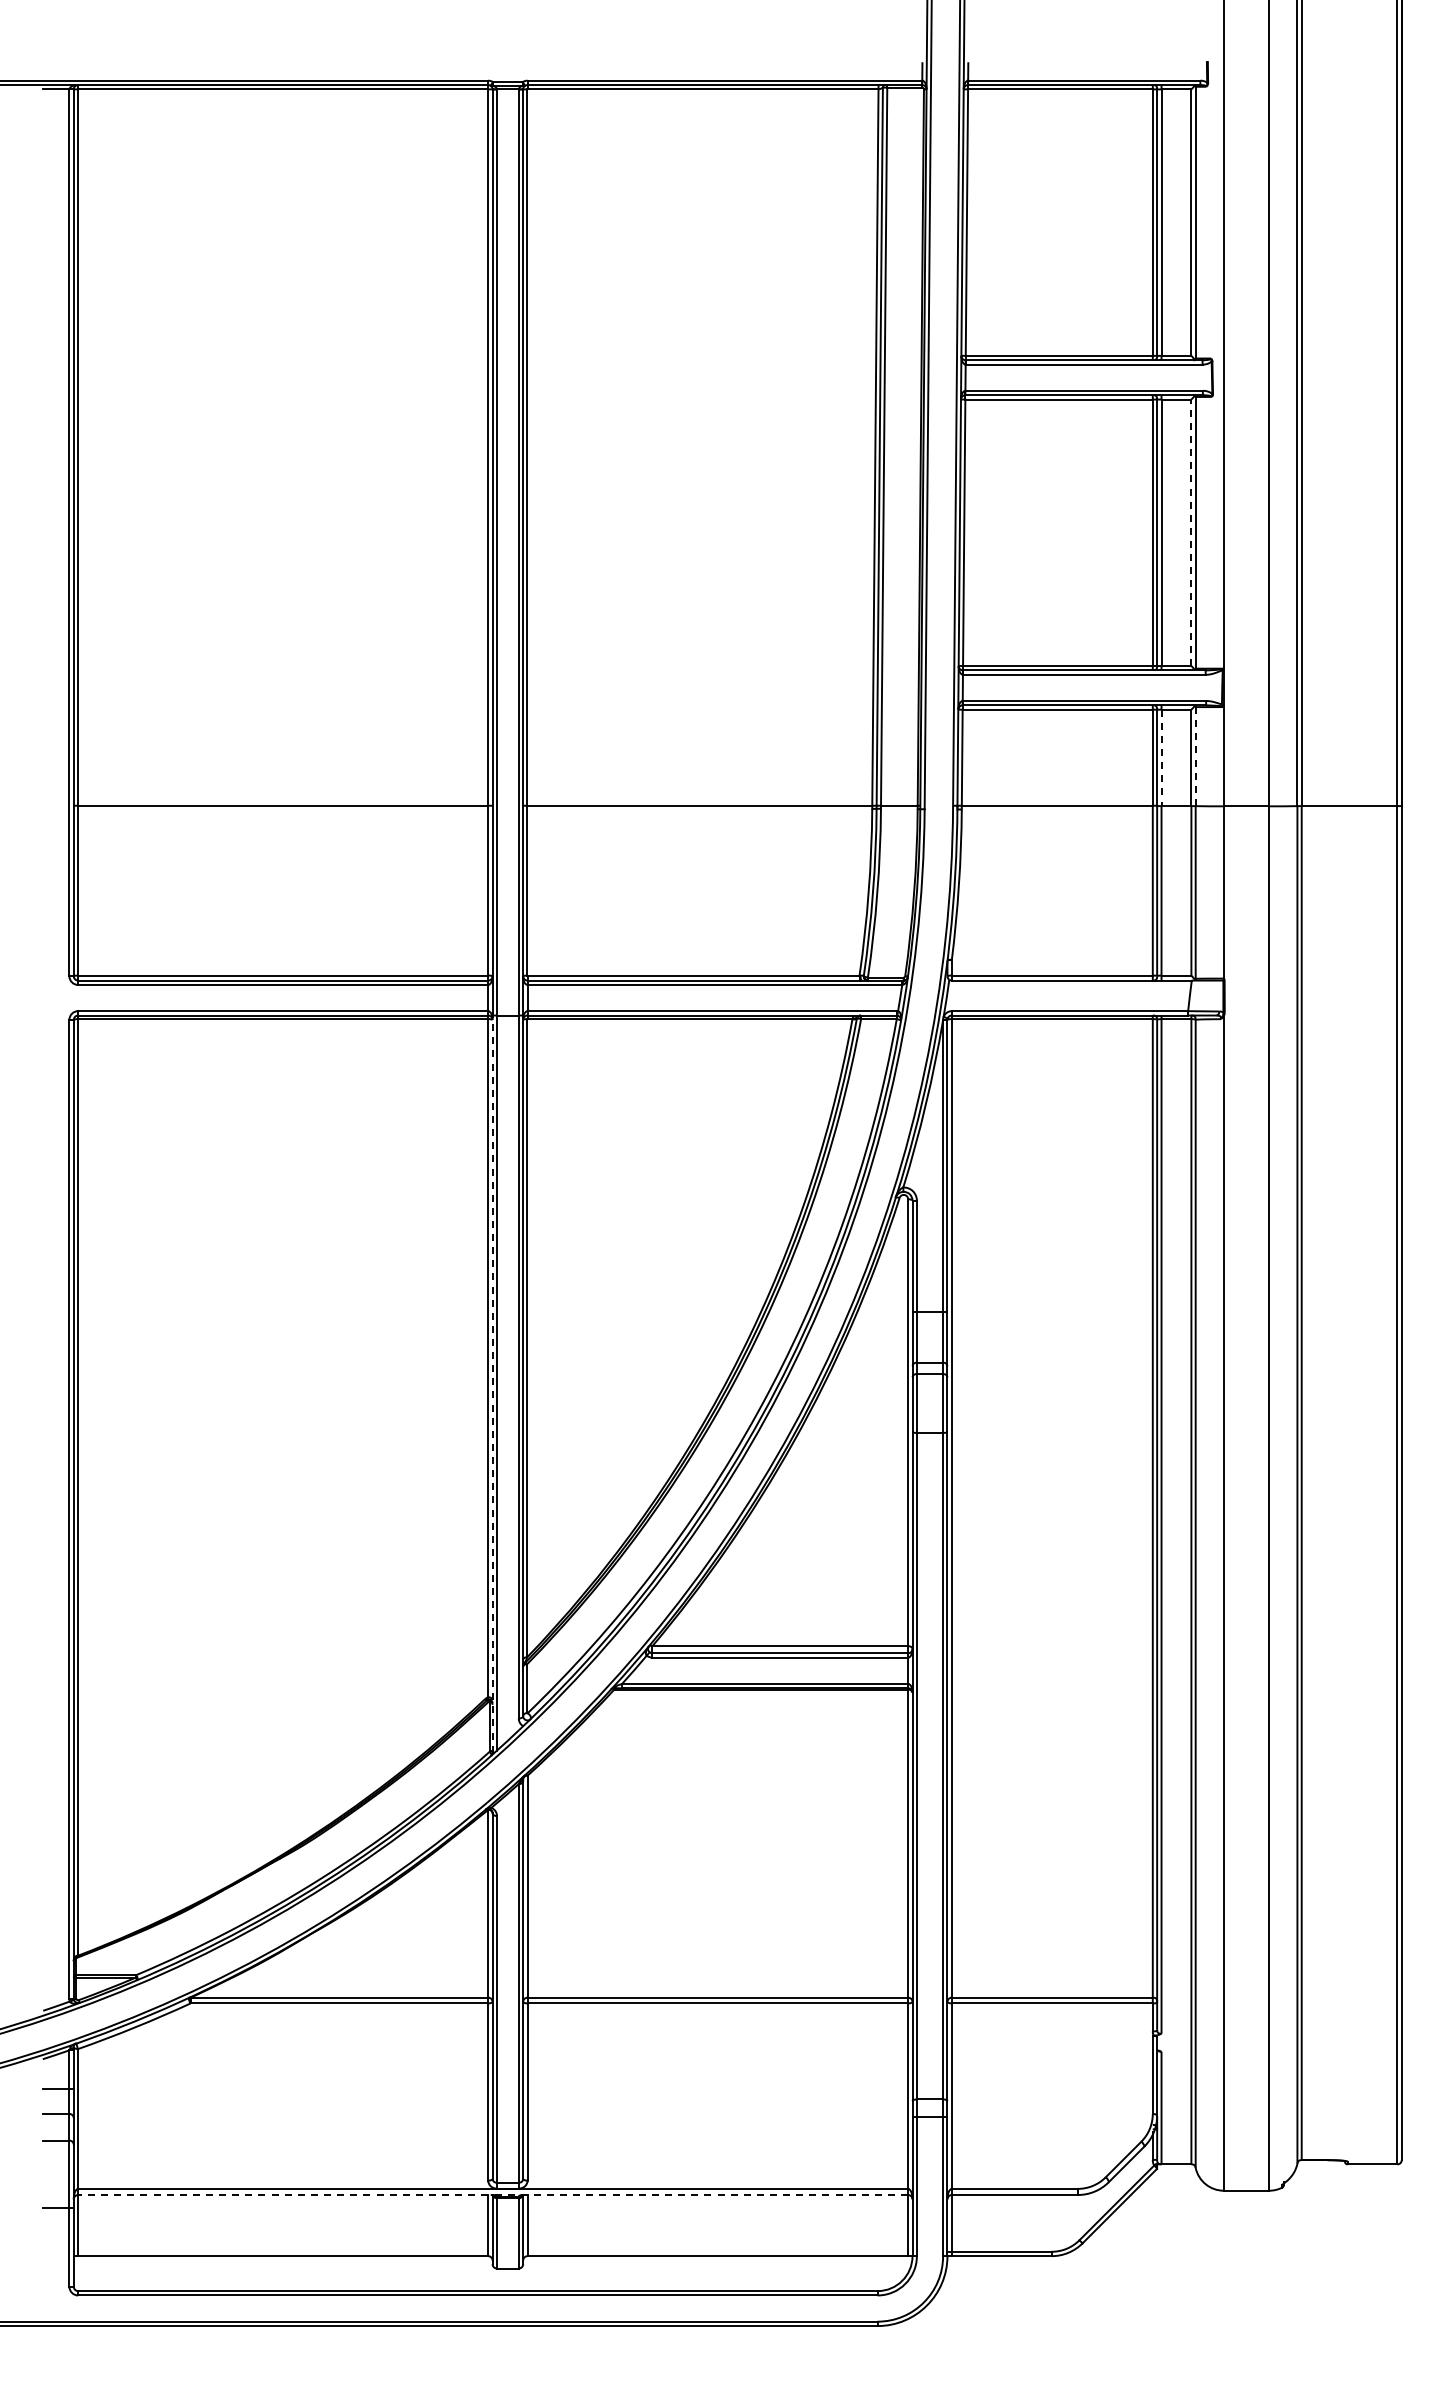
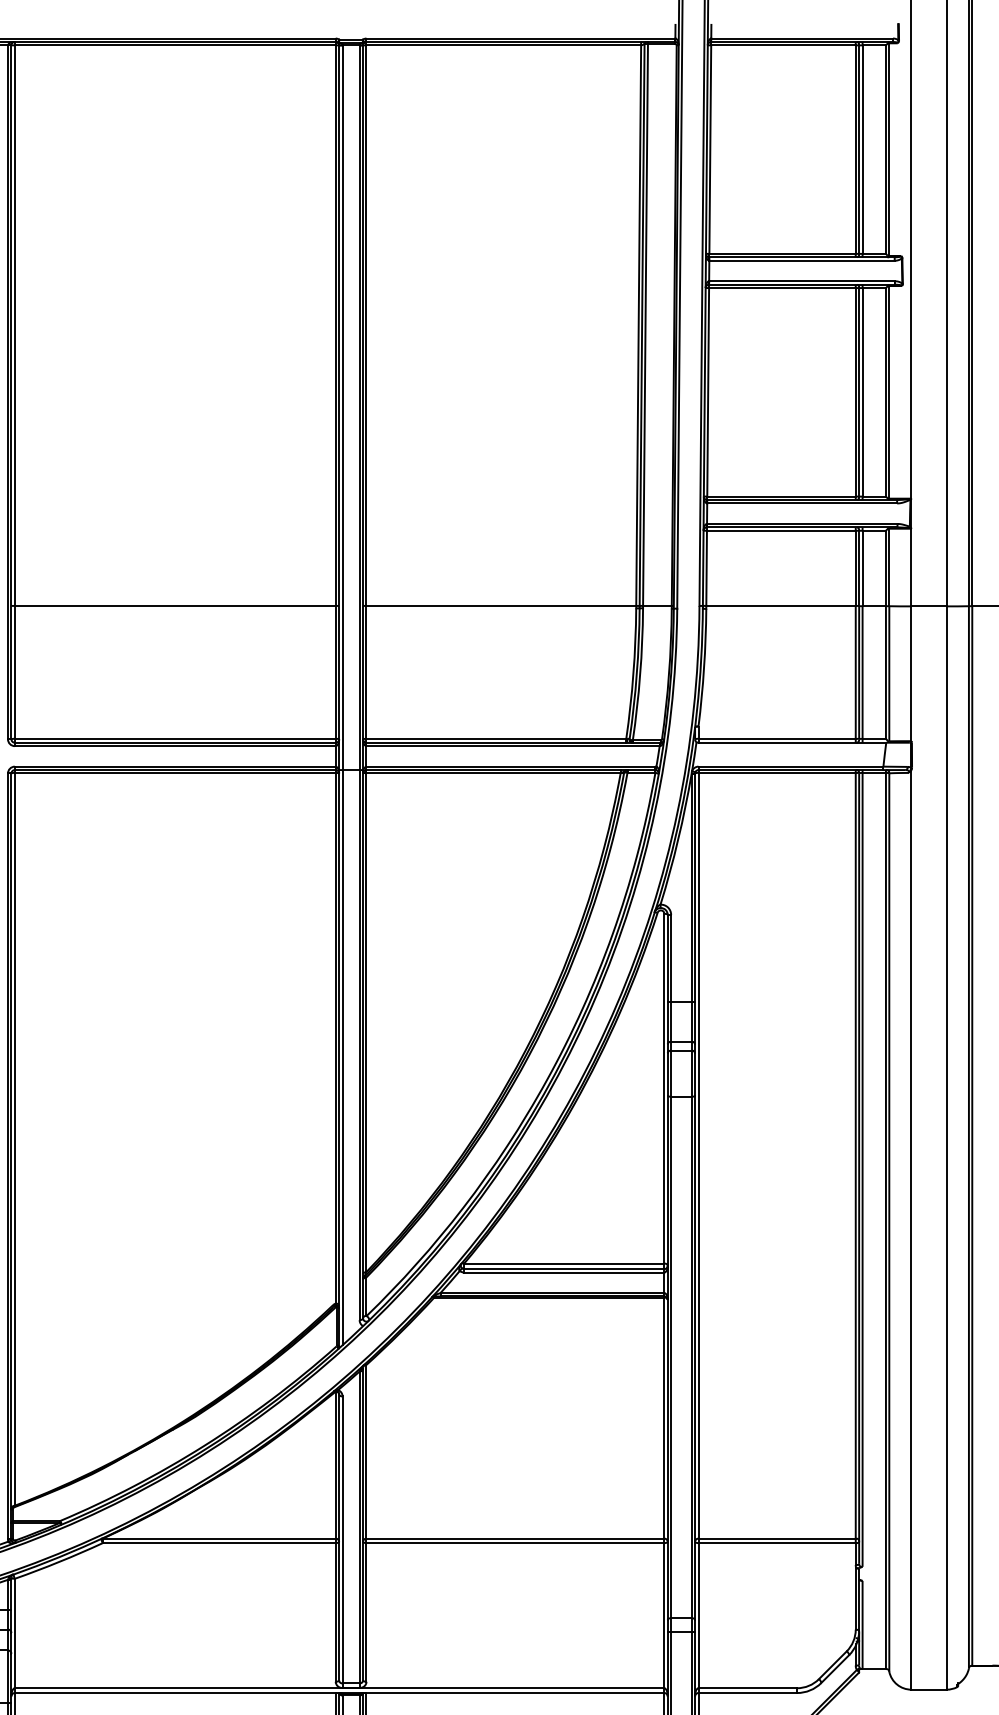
line: (1191, 532) -> (886, 392), dashed -> solid
line: (1195, 756) -> (889, 567), dashed -> solid
line: (1161, 758) -> (862, 568), dashed -> solid
line: (492, 1384) -> (339, 1058), dashed -> solid
line: (492, 2195) -> (339, 1693), dashed -> solid

